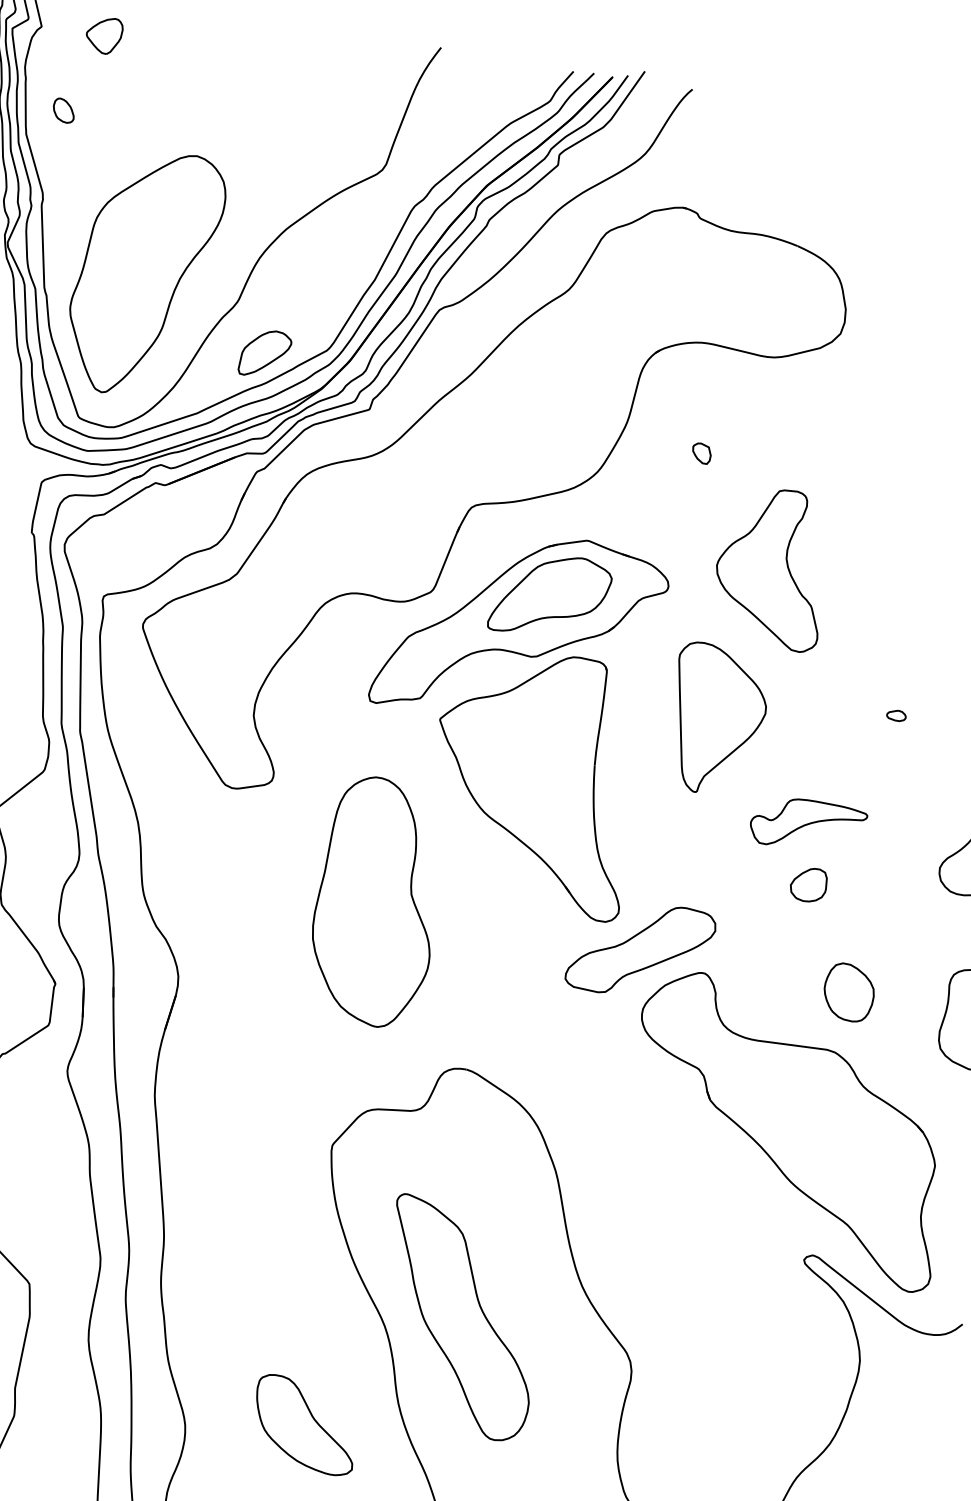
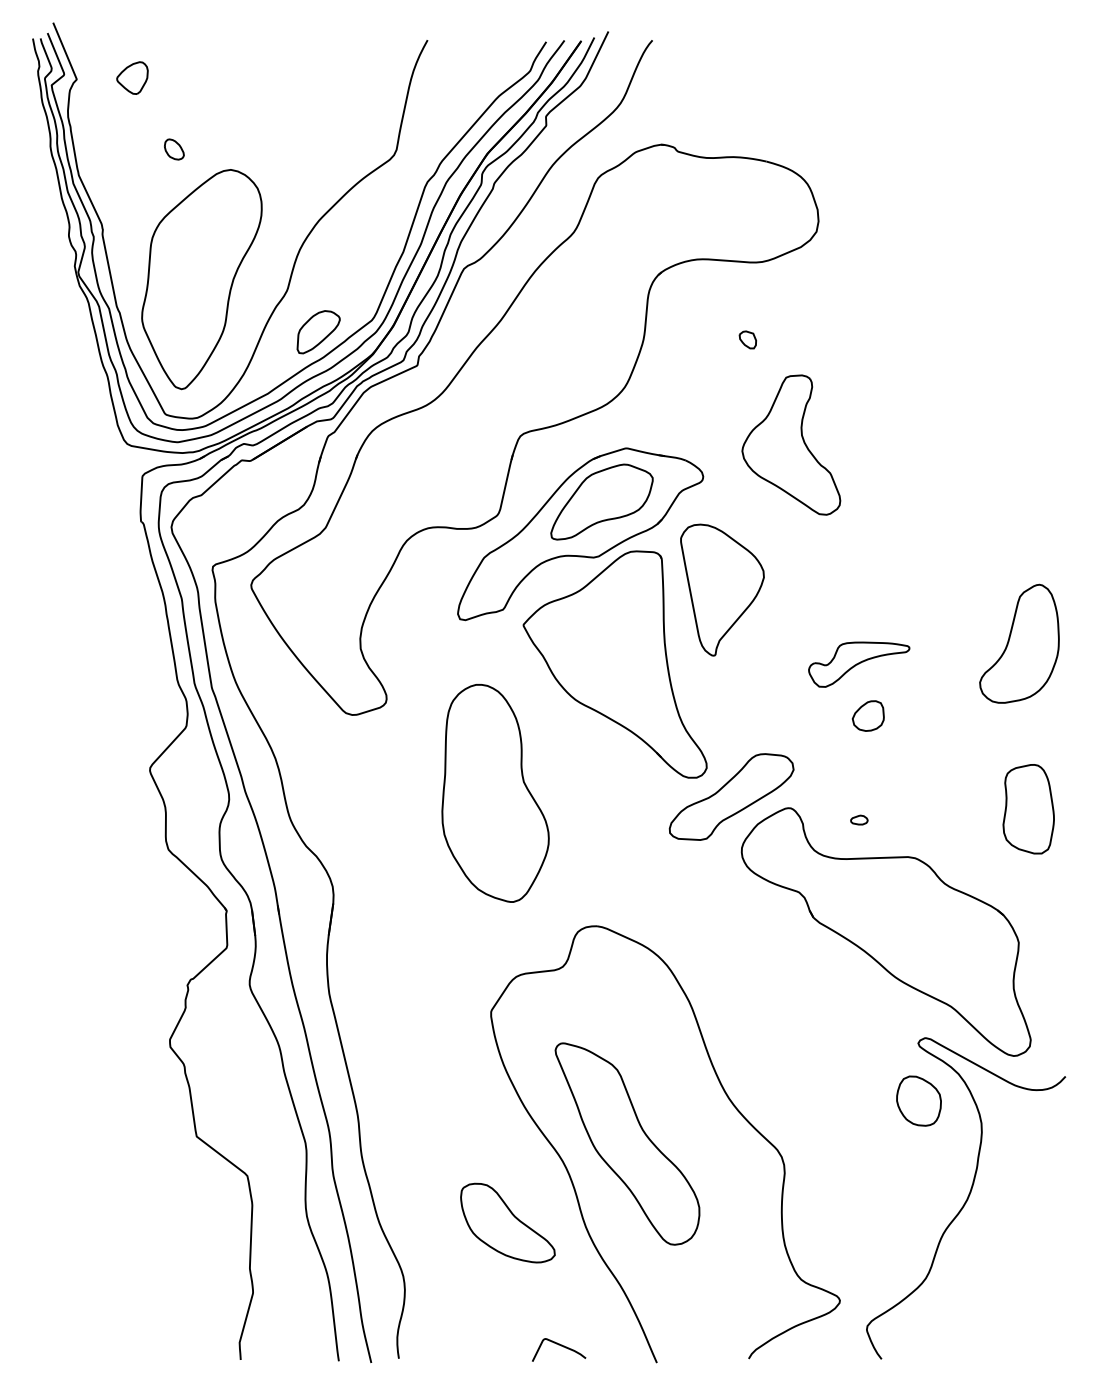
part: (64, 110) -> (174, 149), moved
part: (701, 452) -> (747, 339), moved
part: (896, 714) -> (859, 819), moved
part: (716, 719) -> (722, 589), moved
part: (848, 991) -> (918, 1100), moved
part: (304, 1424) -> (507, 1222), moved

